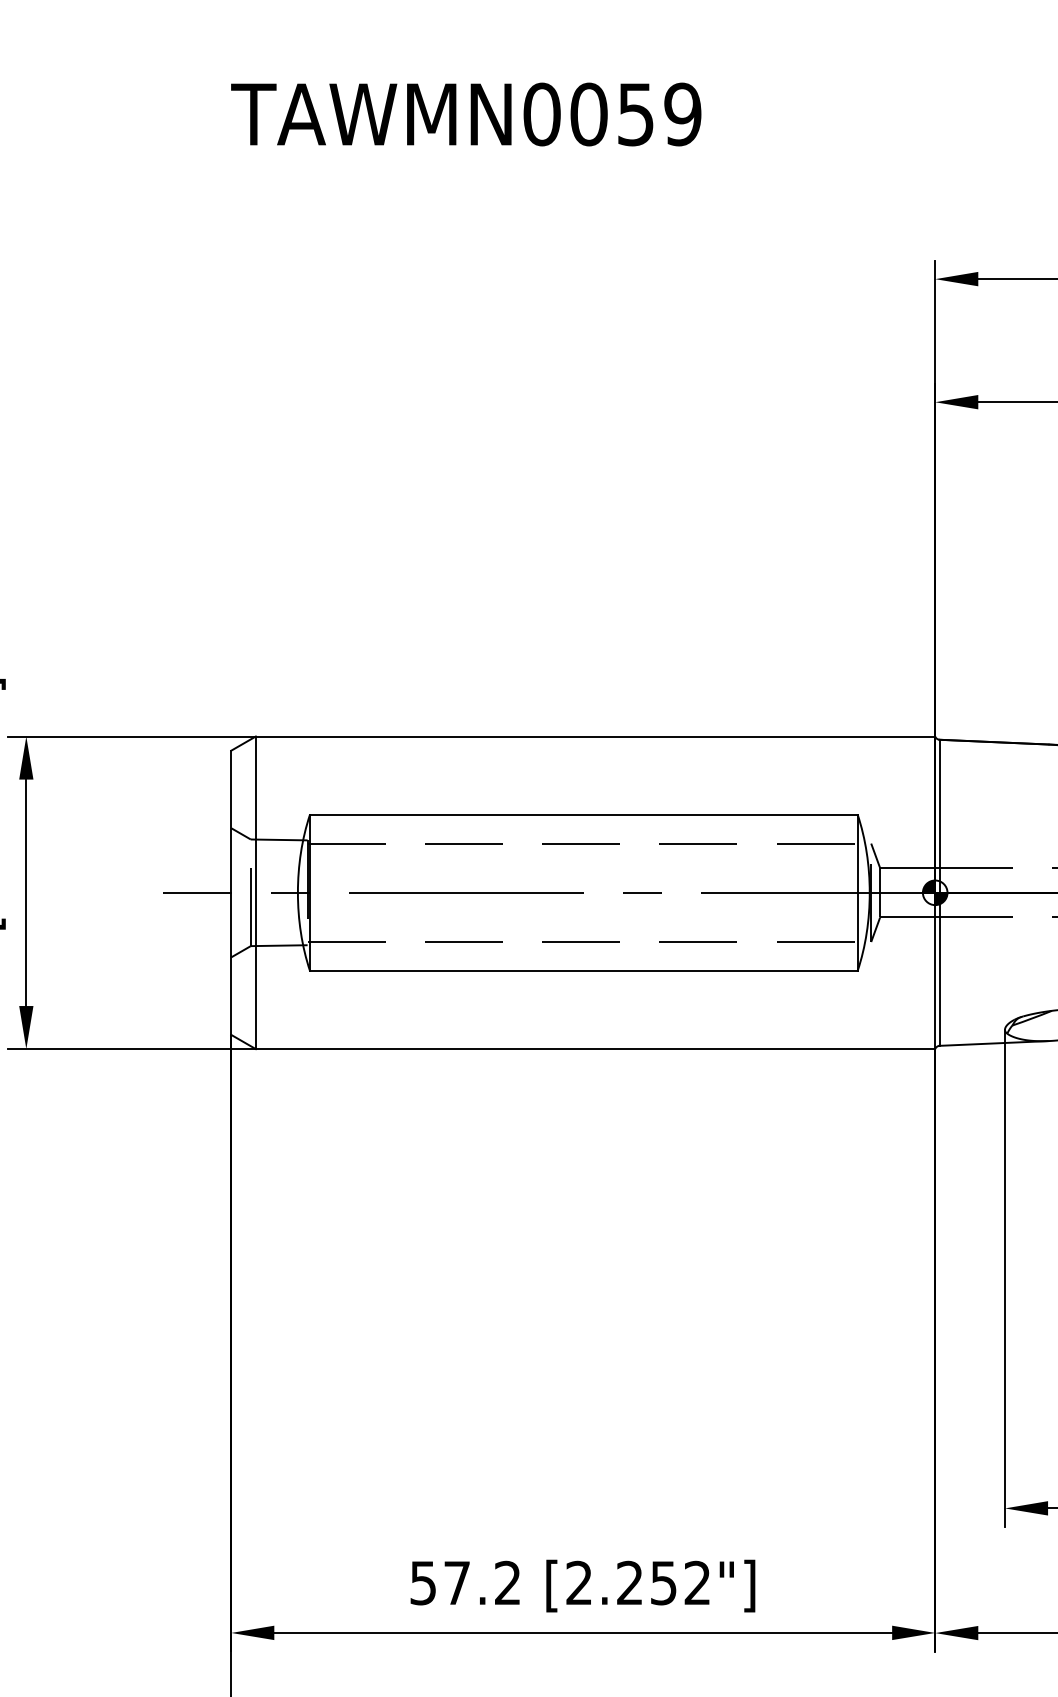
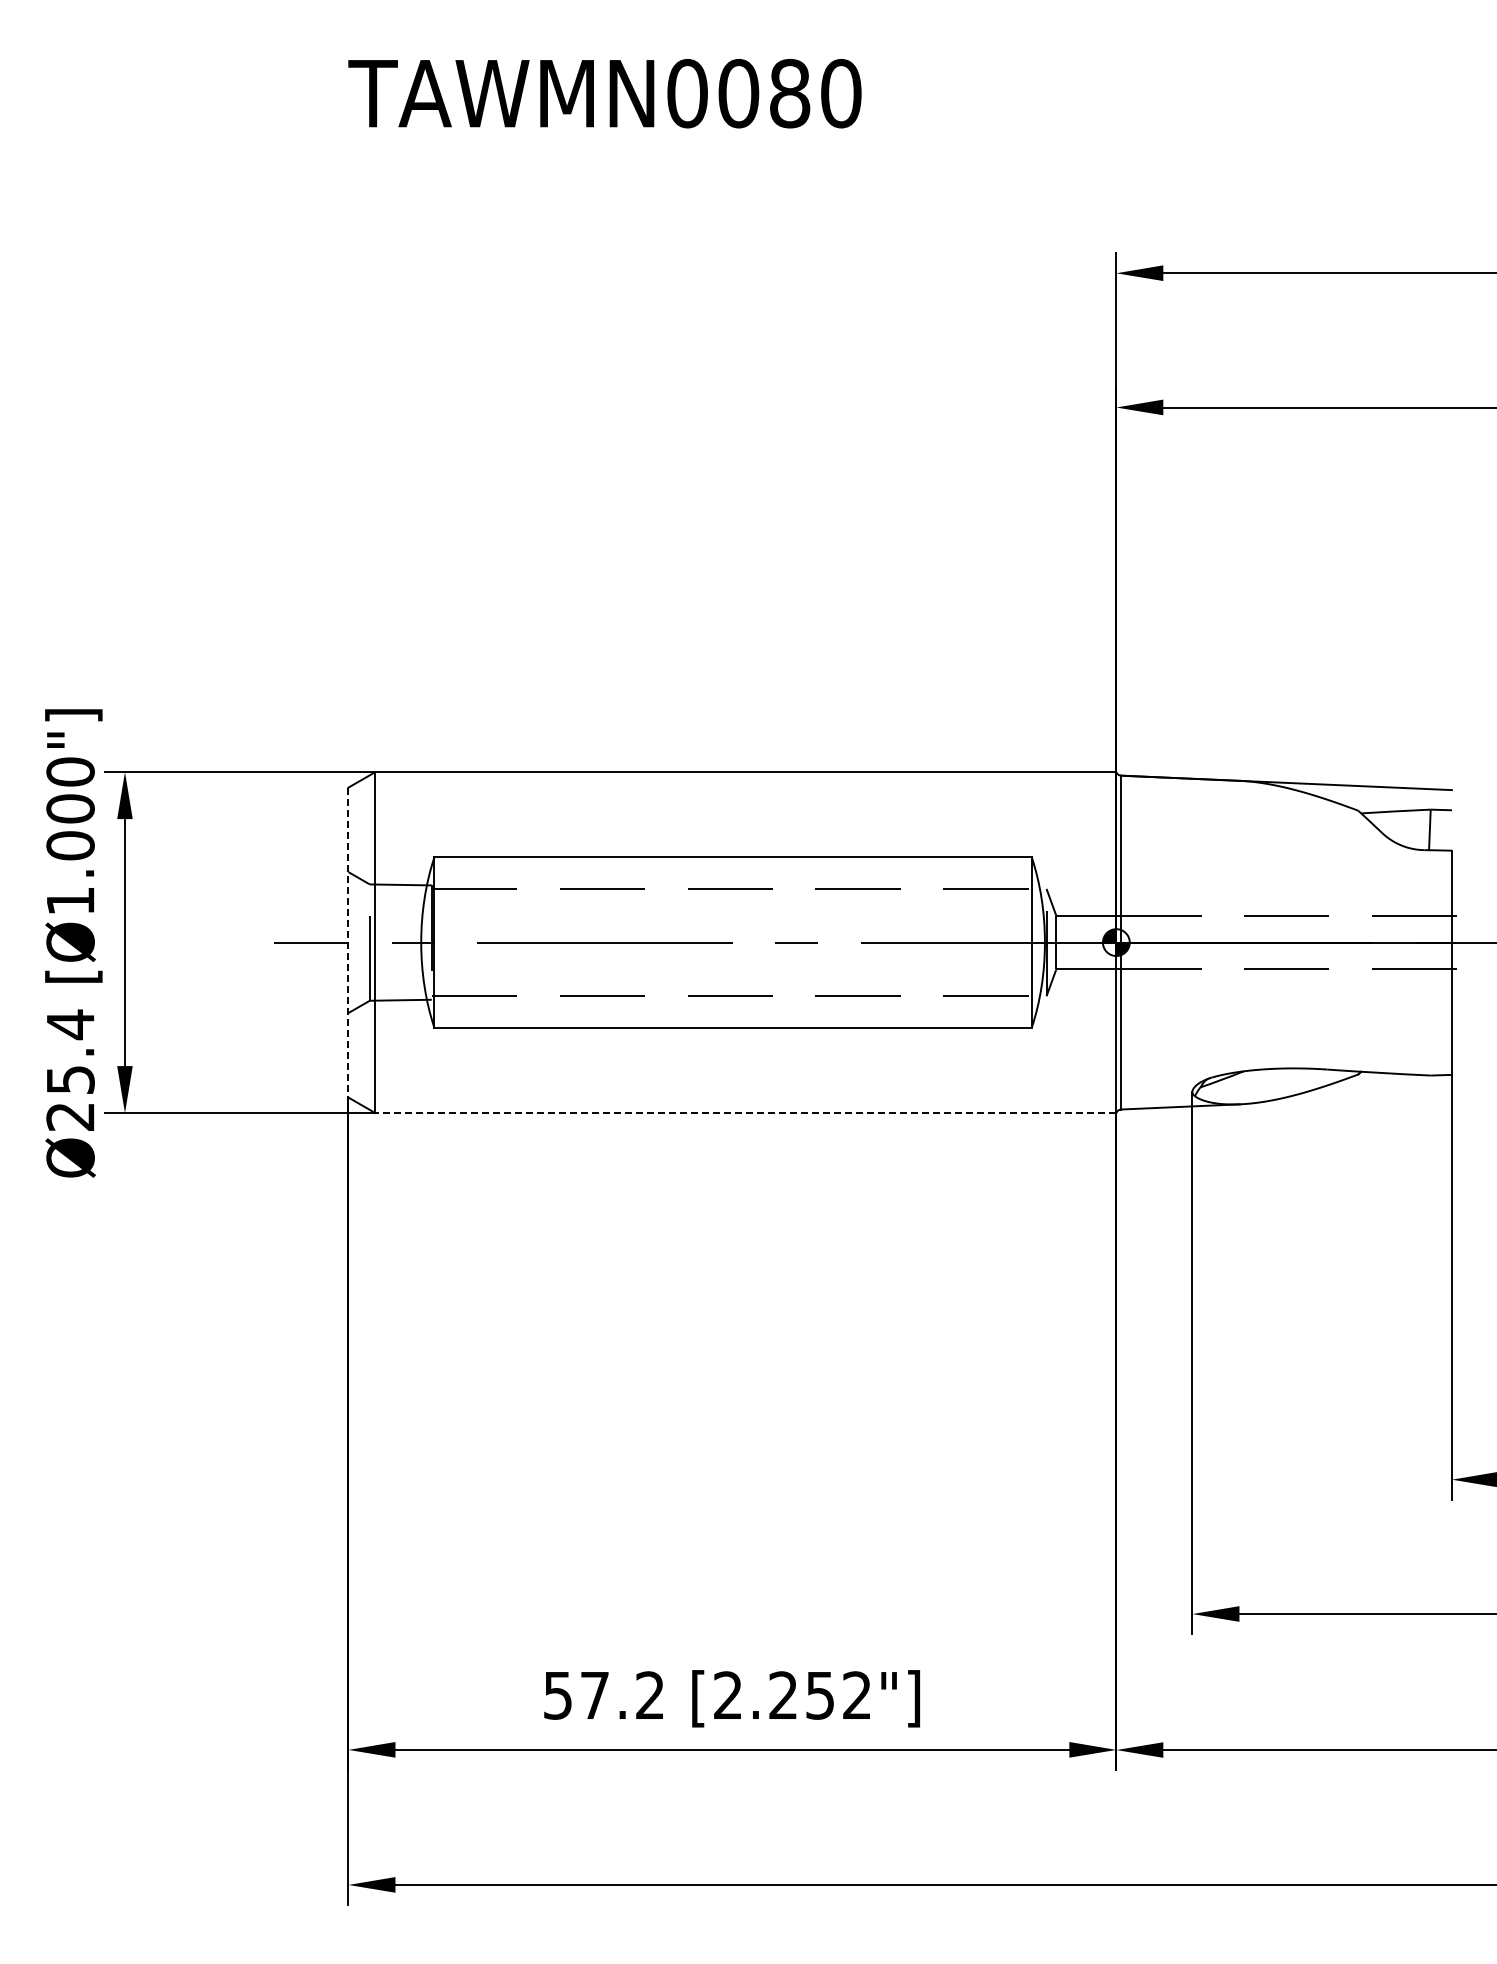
text: (659, 114) -> (815, 93), TAWMN0059 -> TAWMN0080
line: (231, 892) -> (348, 942), solid -> dashed
line: (595, 1049) -> (745, 1113), solid -> dashed

